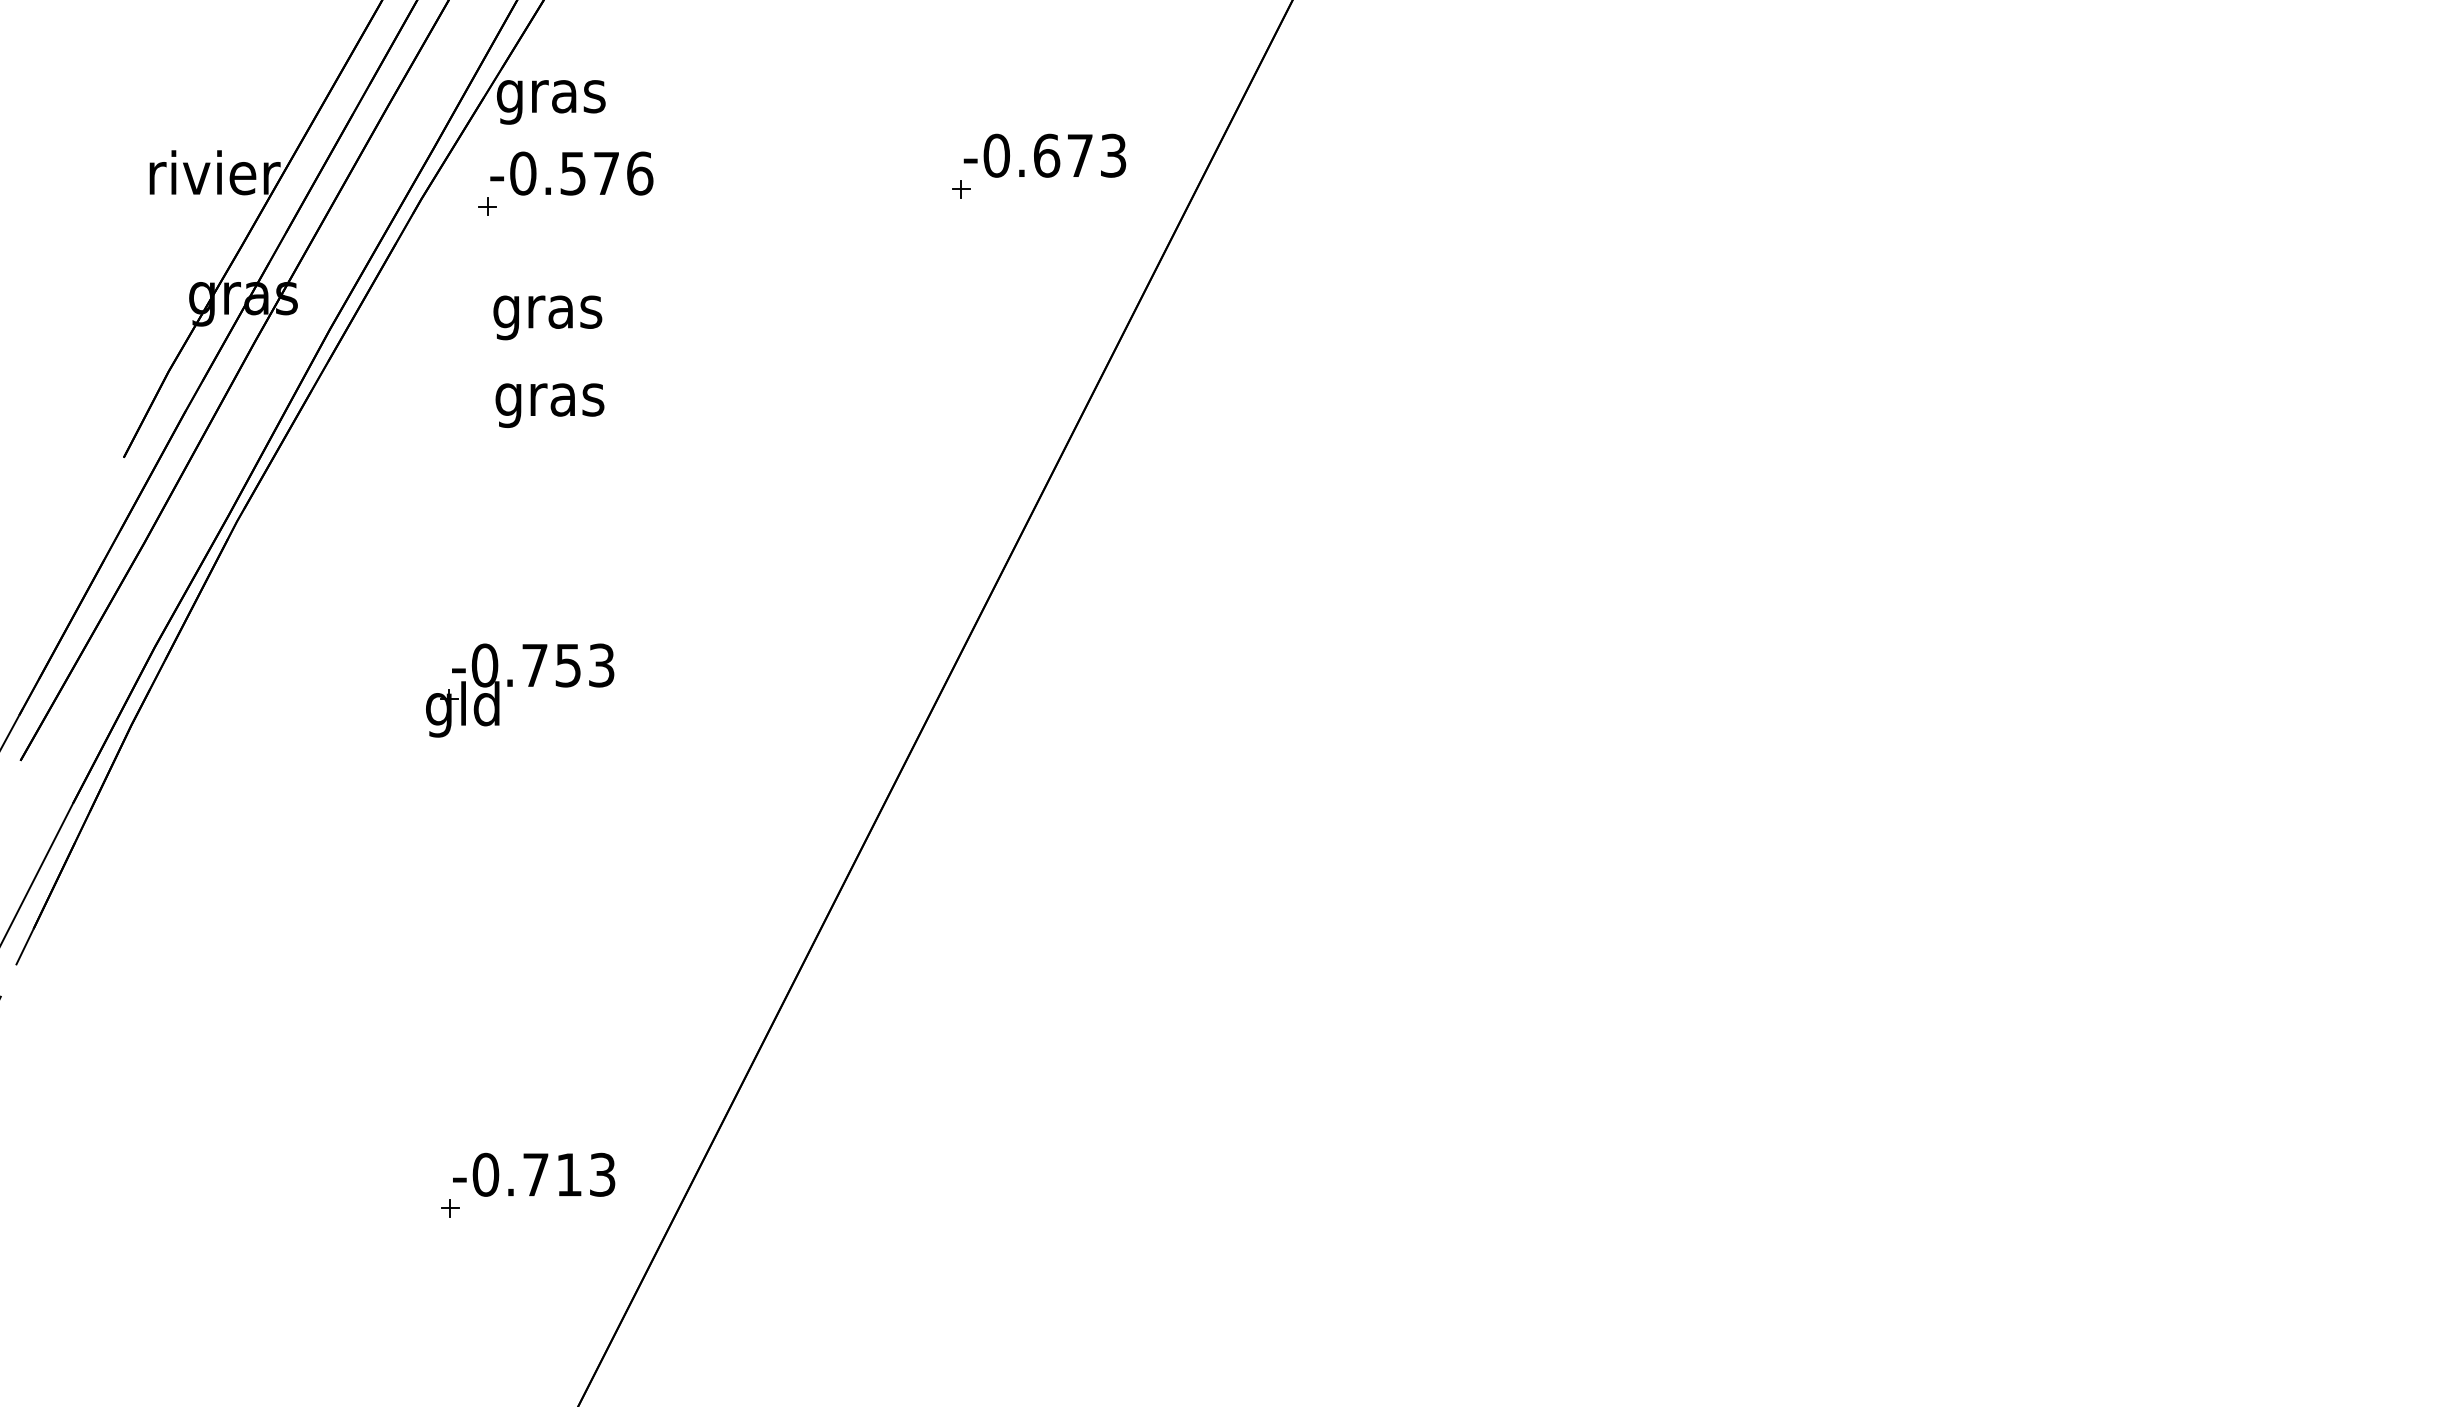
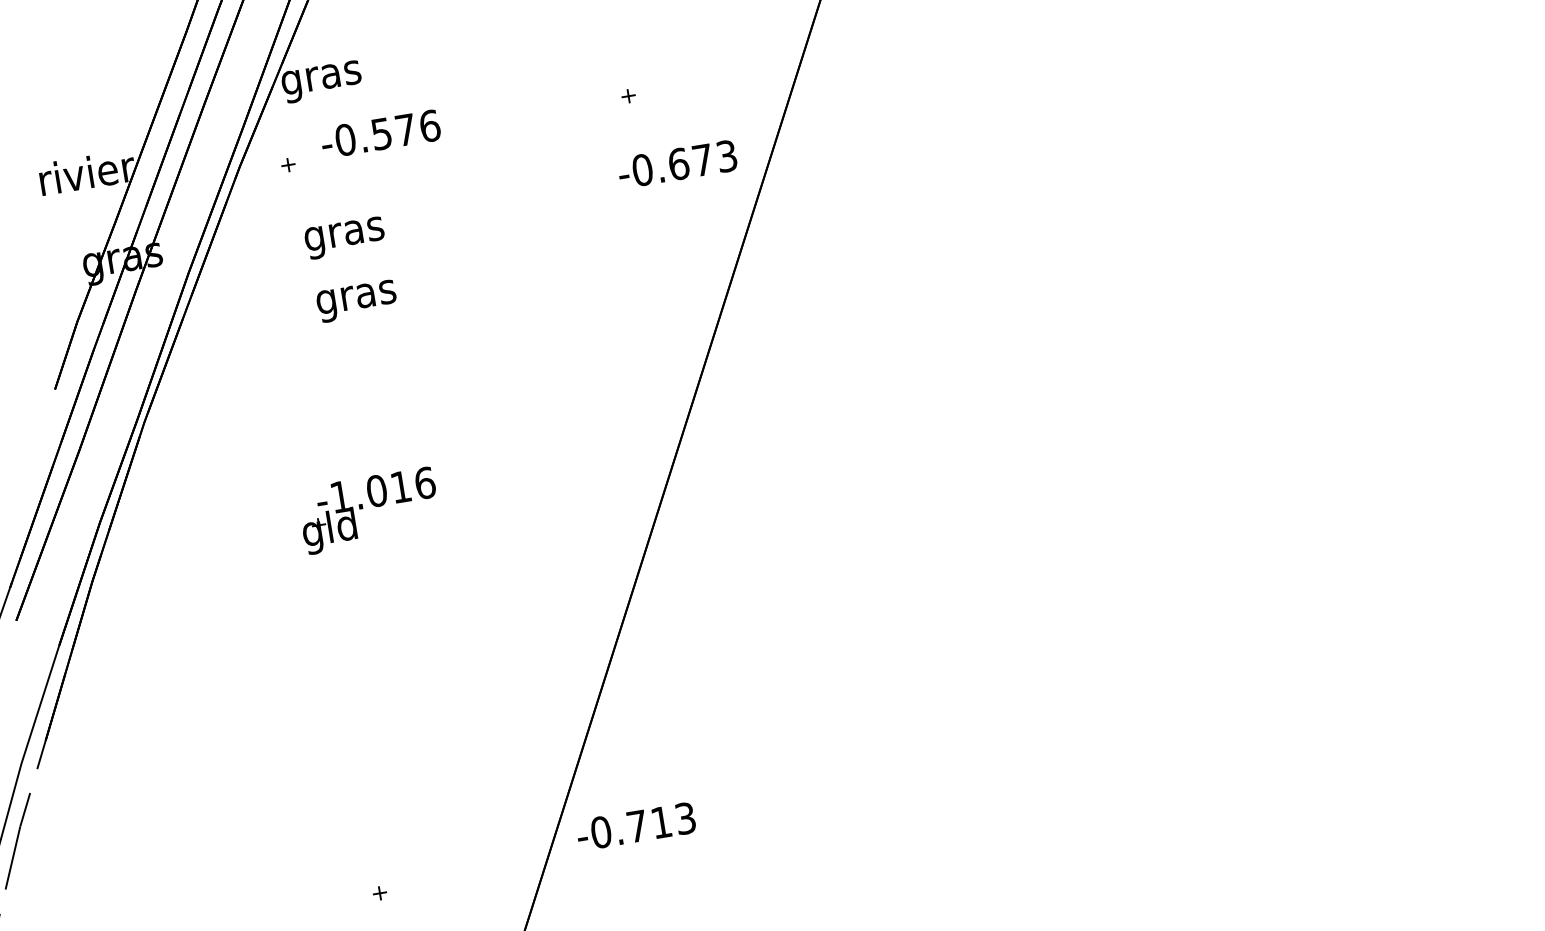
text: (1044, 155) -> (677, 164), moved
text: (571, 173) -> (380, 134), moved
text: (543, 665) -> (383, 490), -0.753 -> -1.016
text: (534, 1174) -> (636, 826), moved

